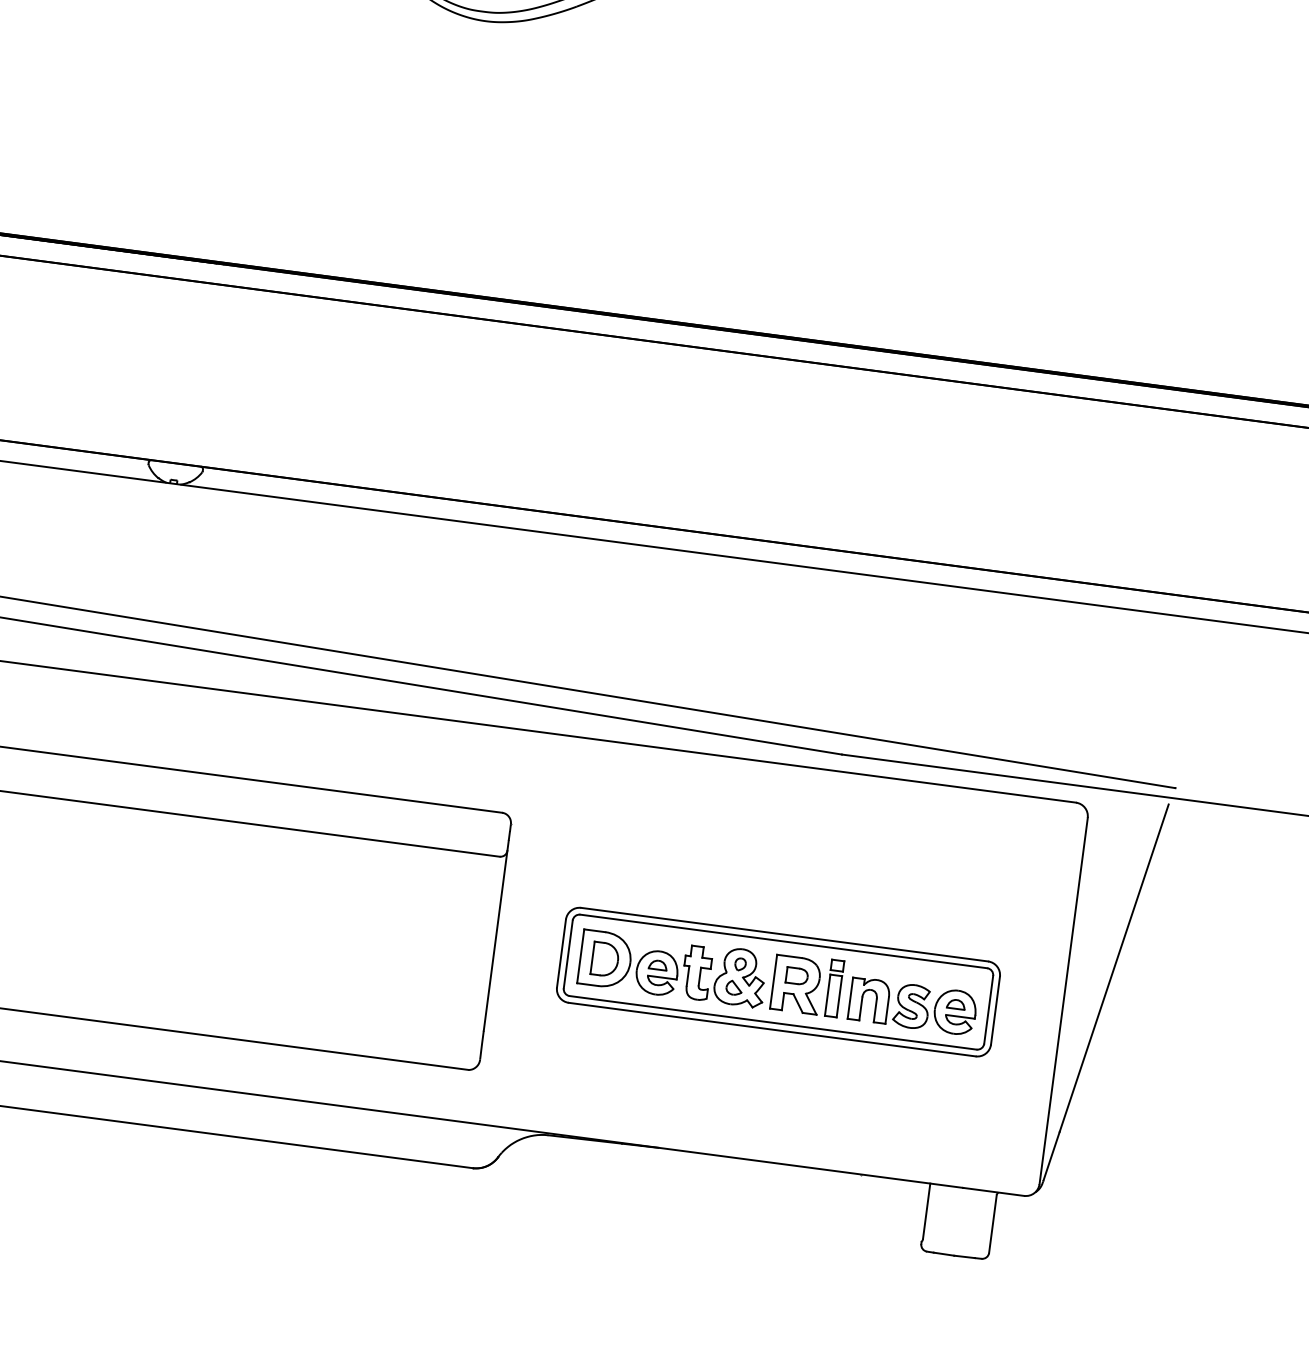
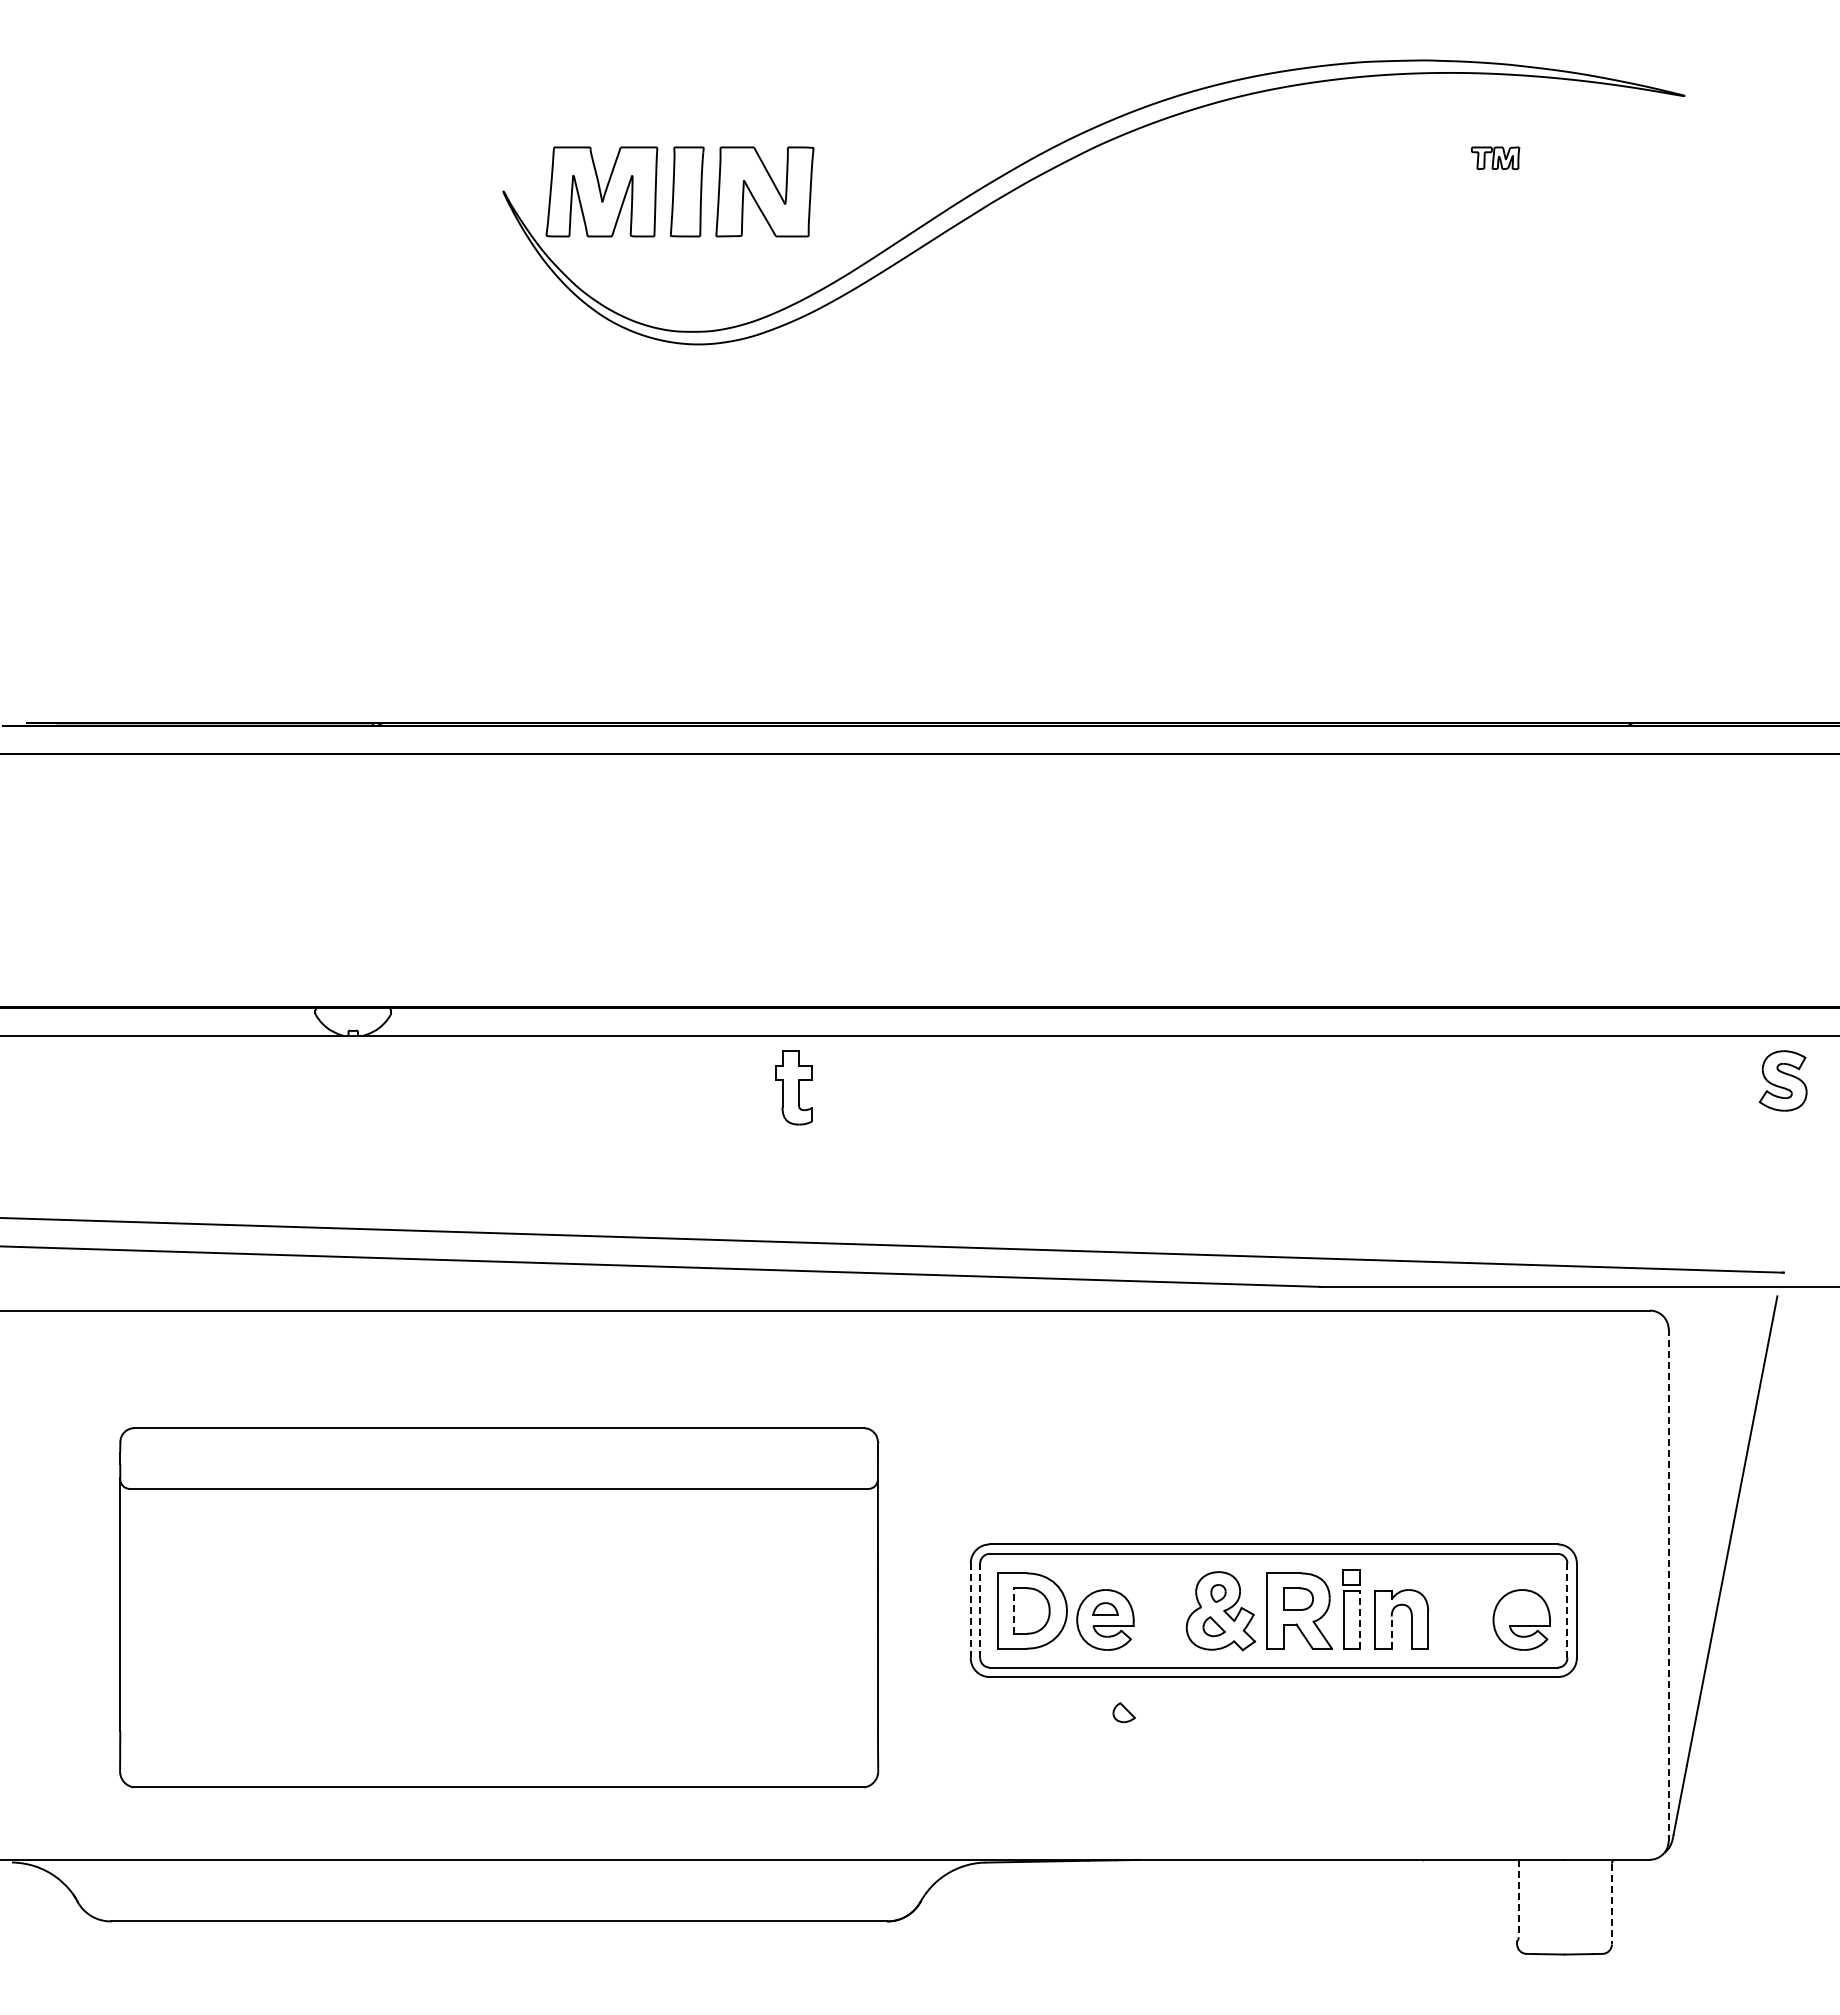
line: (561, 954) -> (970, 1611), solid -> dashed
line: (568, 954) -> (980, 1610), solid -> dashed
line: (592, 958) -> (1014, 1611), solid -> dashed
part: (696, 972) -> (793, 1087), moved
line: (839, 996) -> (1360, 1619), solid -> dashed
line: (1063, 1001) -> (1668, 1585), solid -> dashed
part: (956, 1003) -> (1521, 1608), removed
part: (911, 1006) -> (1782, 1080), moved
line: (860, 1008) -> (1391, 1632), solid -> dashed
line: (988, 1010) -> (1567, 1611), solid -> dashed
part: (661, 1040) -> (1123, 1712), added
line: (926, 1211) -> (1518, 1898), solid -> dashed
line: (992, 1224) -> (1611, 1904), solid -> dashed

